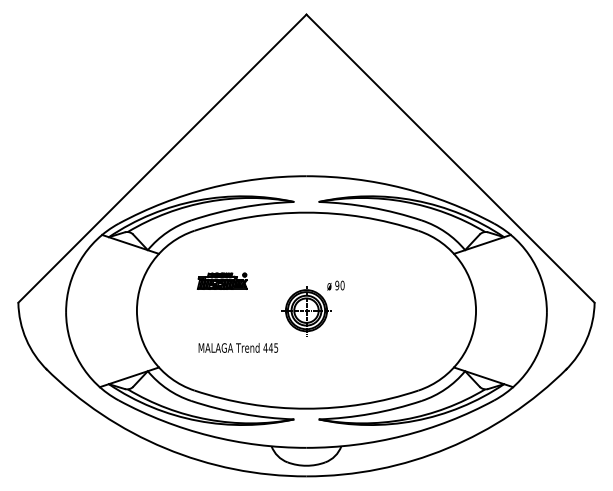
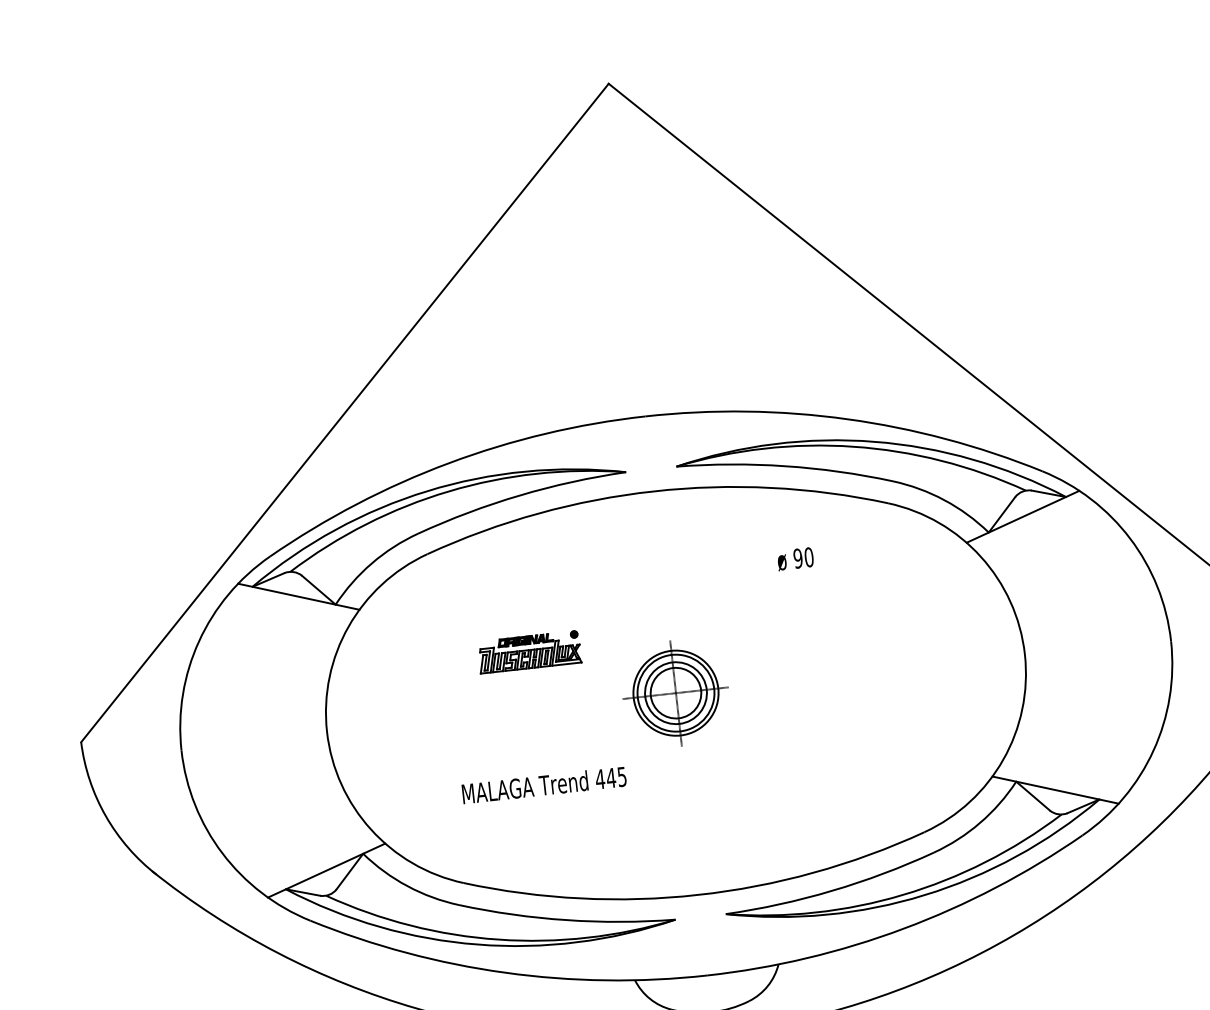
part: (221, 280) -> (527, 650), moved
text: (335, 285) -> (794, 558), moved

